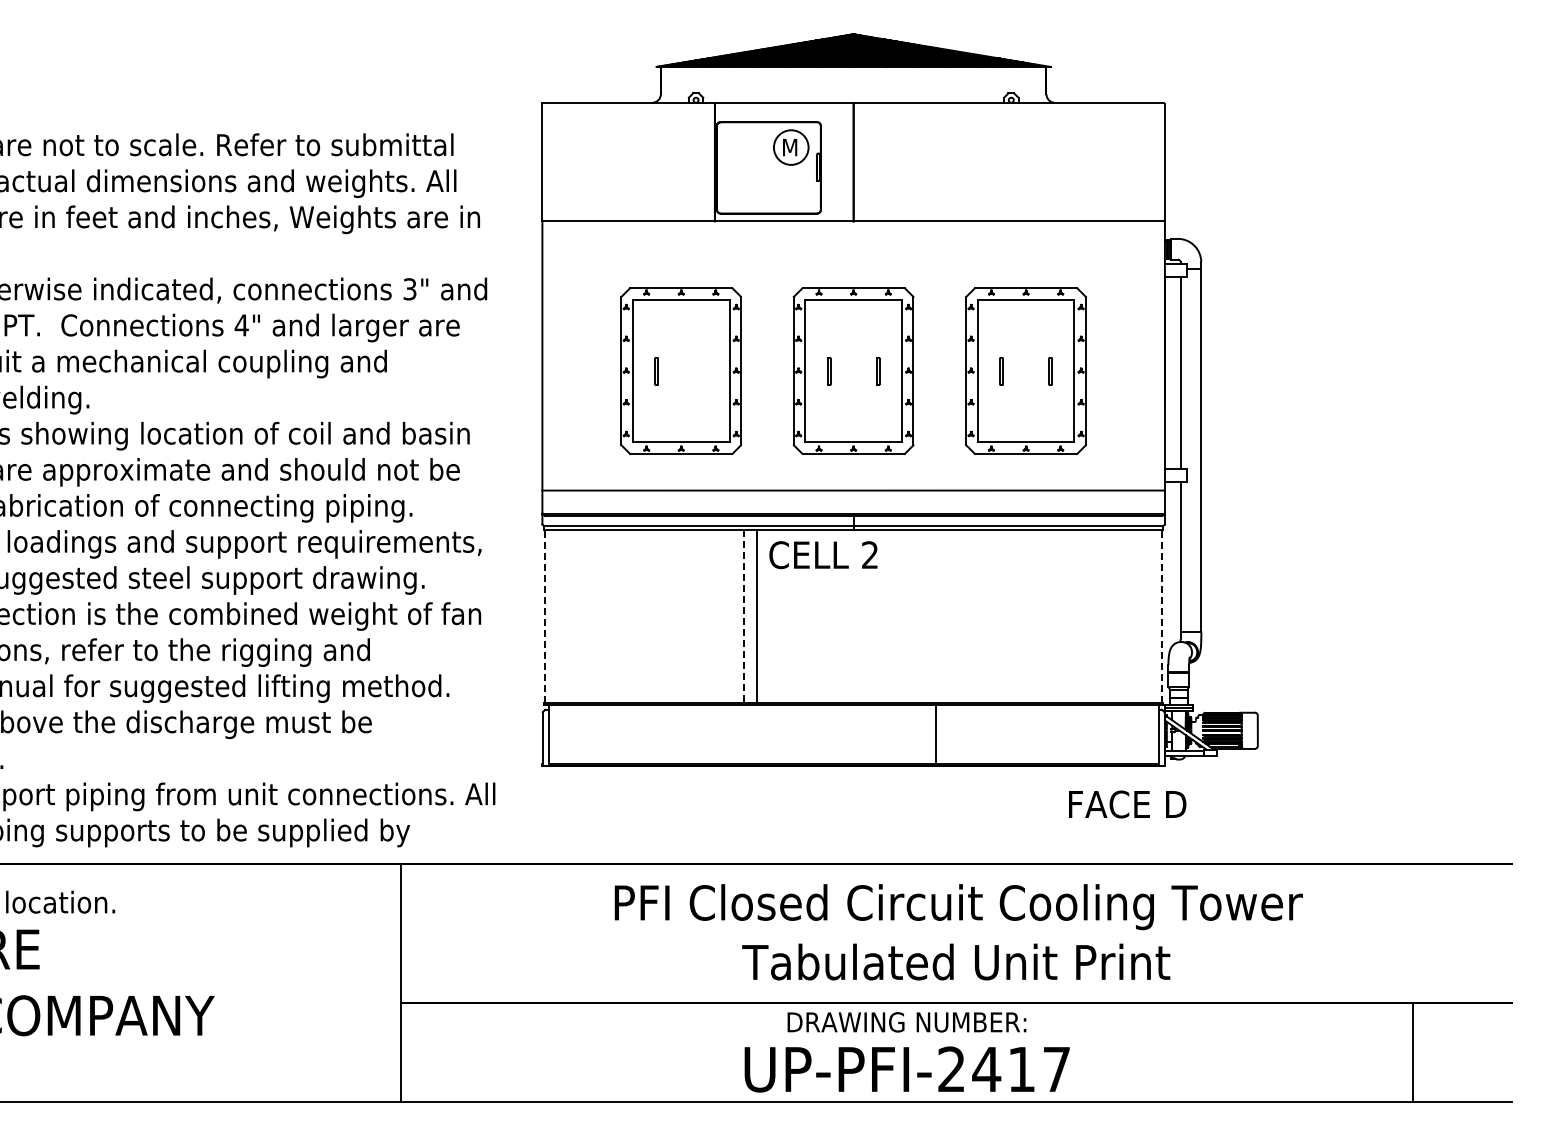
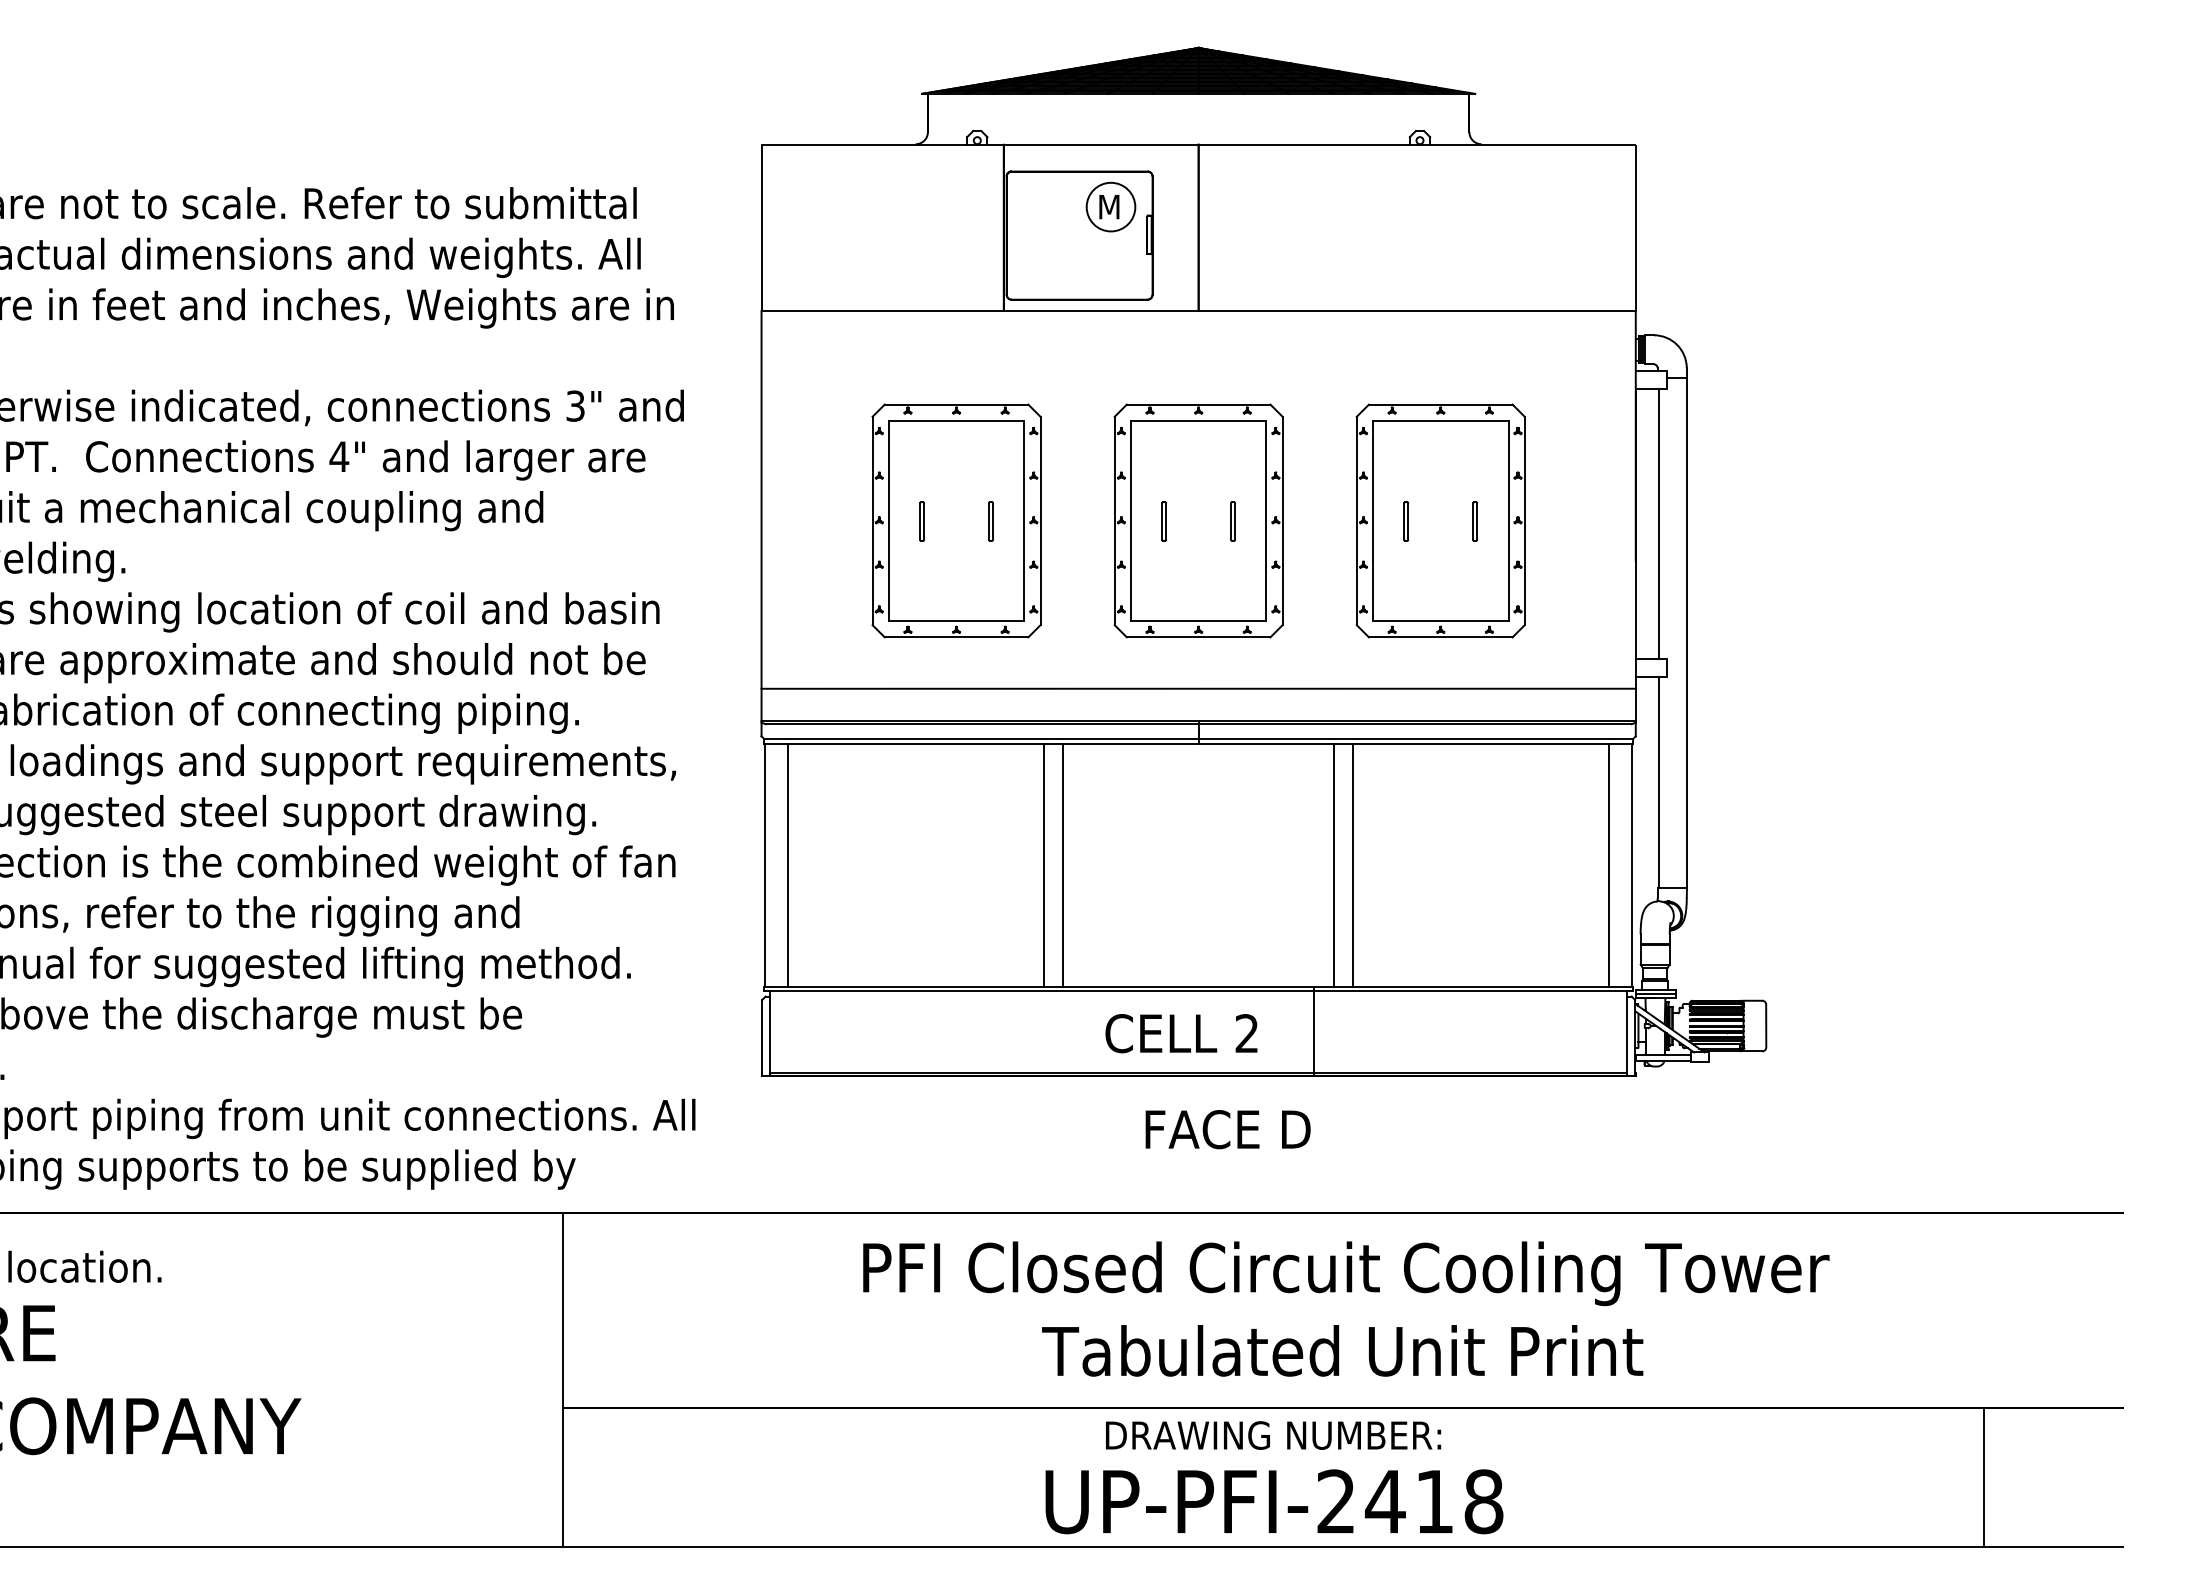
line: (704, 371) -> (989, 521), added
text: (823, 555) -> (1181, 1034), moved
line: (545, 616) -> (765, 865), dashed -> solid
line: (561, 616) -> (788, 865), added
line: (743, 616) -> (1043, 865), dashed -> solid
line: (950, 616) -> (1334, 865), added
line: (963, 616) -> (1352, 865), added
line: (1146, 616) -> (1609, 865), added
line: (1162, 616) -> (1632, 865), dashed -> solid
text: (1127, 804) -> (1227, 1129), moved
text: (1056, 1069) -> (1483, 1501), UP-PFI-2417 -> UP-PFI-2418

